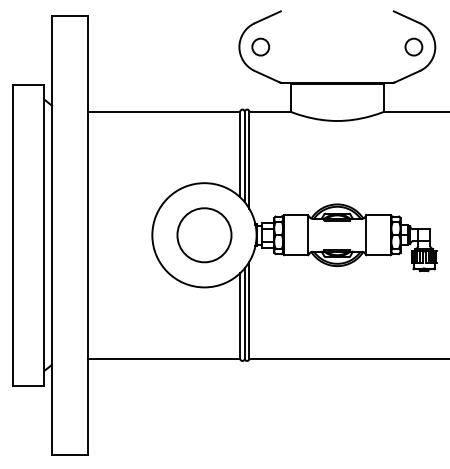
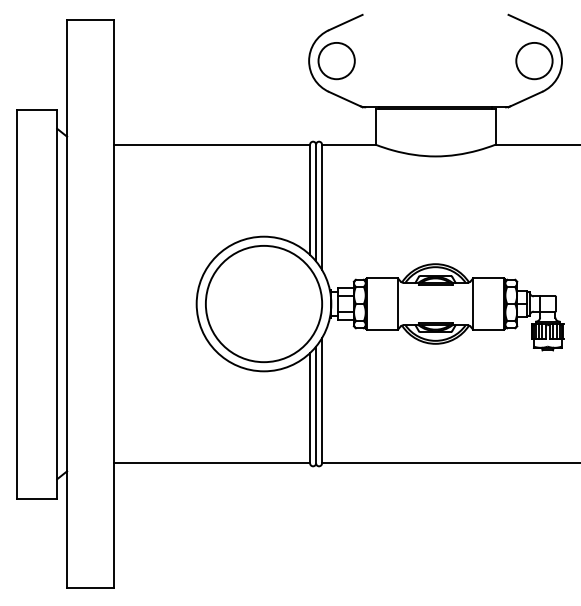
circle: (260, 46) -> (336, 60), size x1.67
circle: (413, 46) -> (534, 60), size x1.67
circle: (204, 234) -> (263, 303), size x1.67

